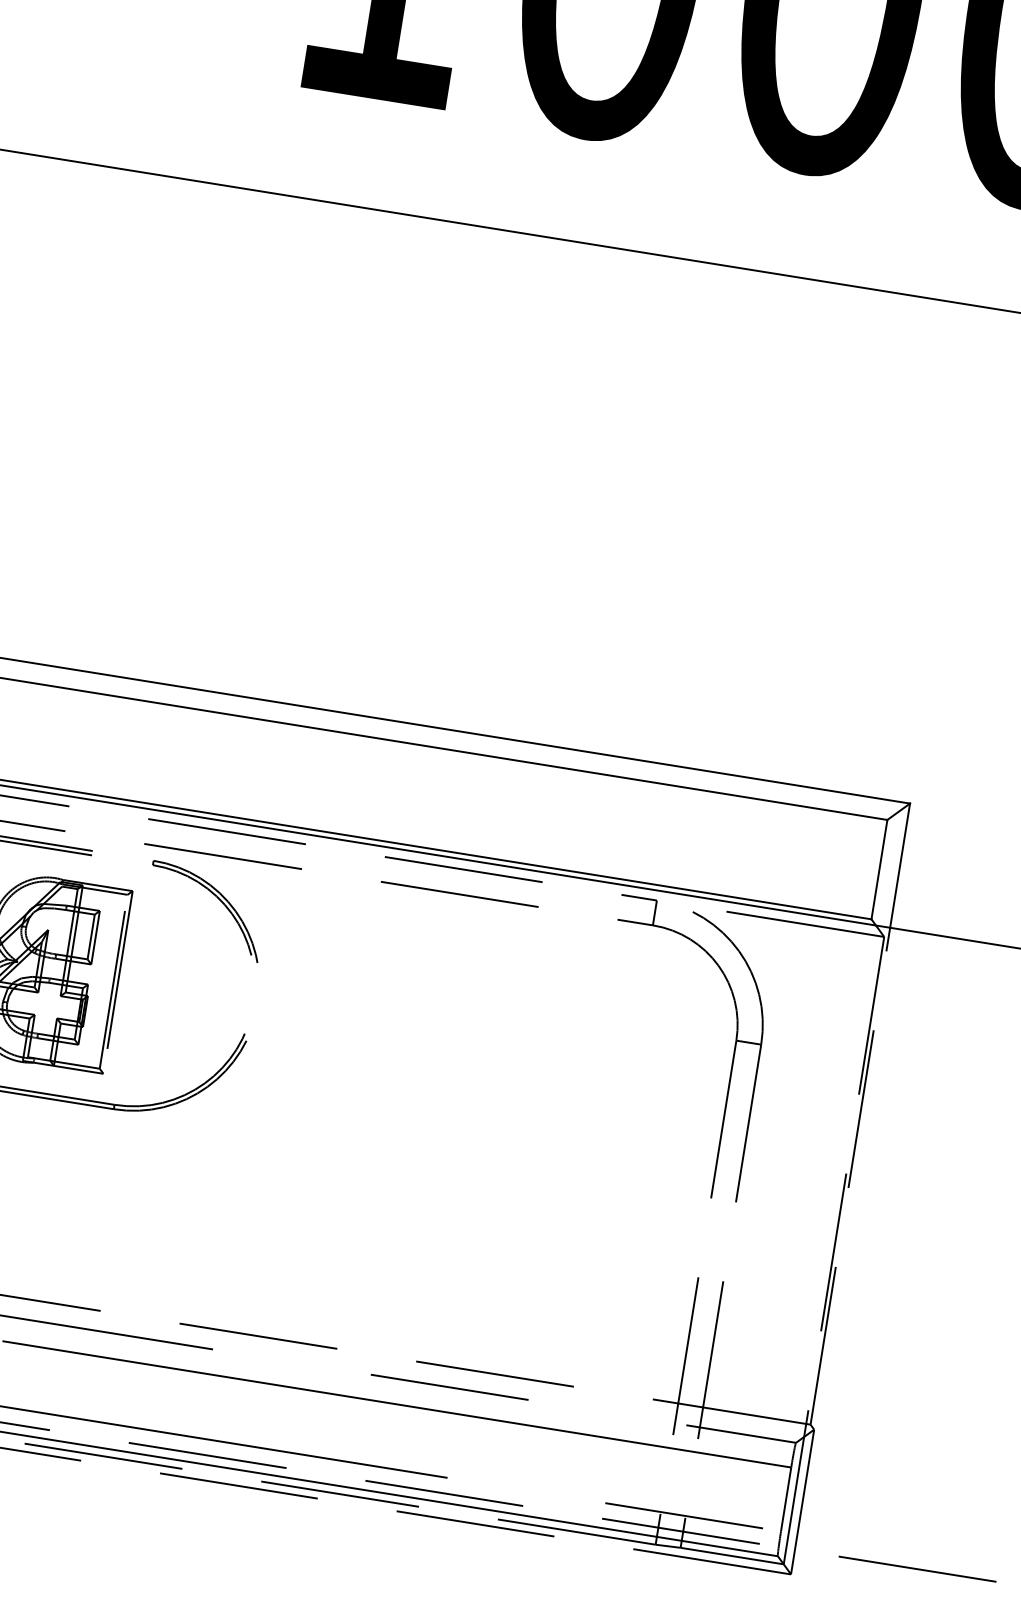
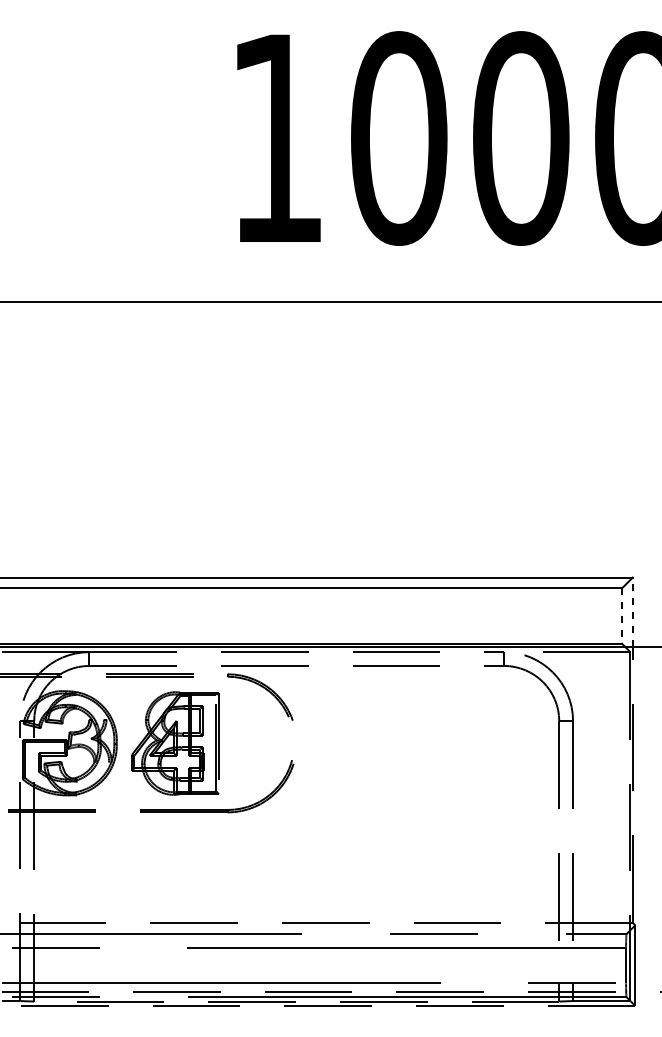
line: (899, 866) -> (632, 612), solid -> dashed
line: (878, 870) -> (621, 616), solid -> dashed

